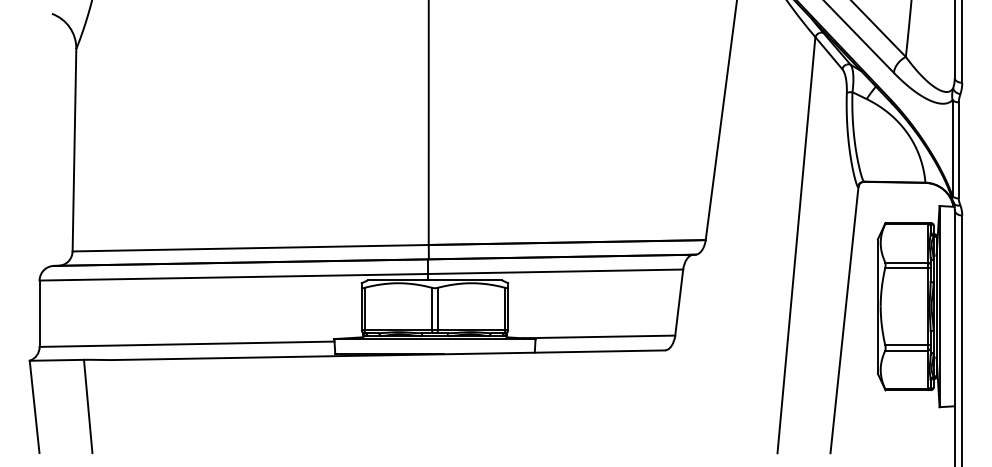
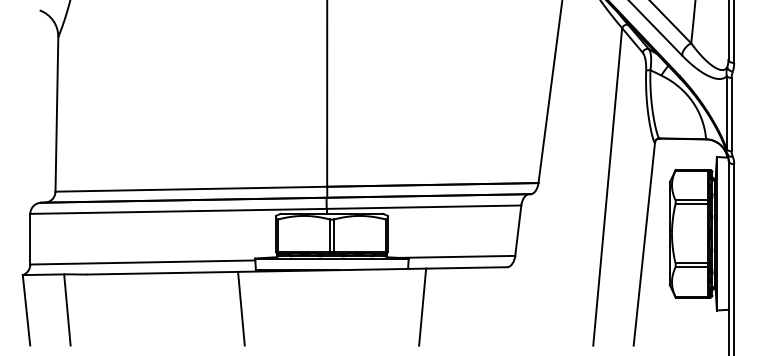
line: (553, 402) -> (422, 306), added
line: (315, 404) -> (240, 308), added

